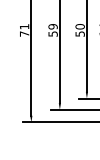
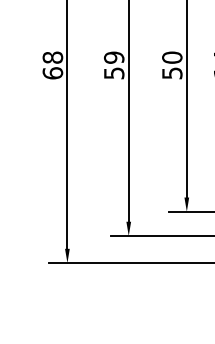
text: (24, 30) -> (52, 65), 71 -> 68

